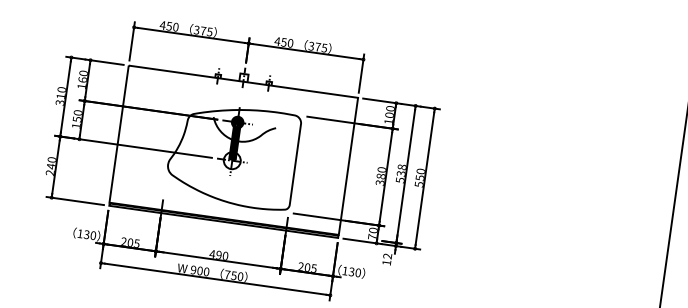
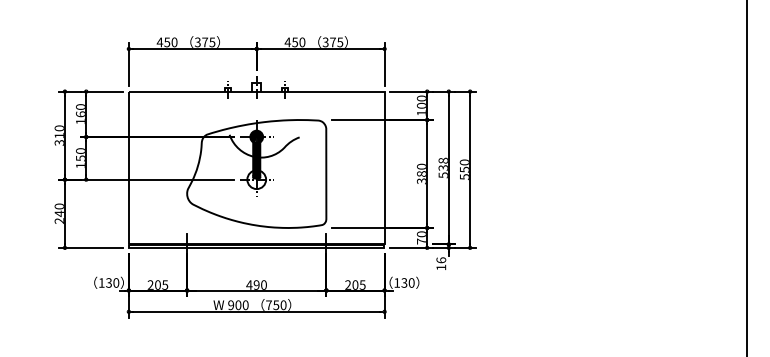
text: (387, 256) -> (441, 260), 12 -> 16

